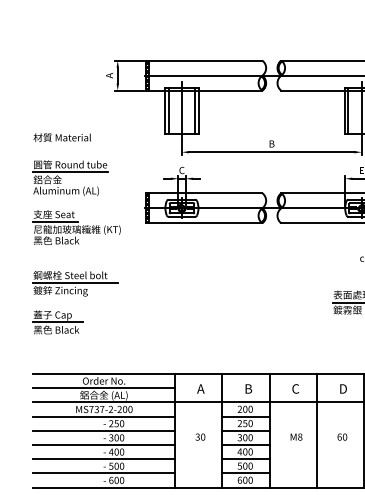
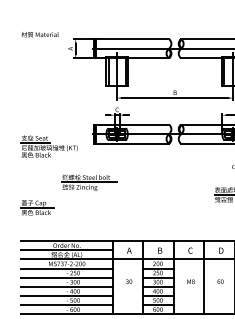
text: (61, 137) -> (39, 34), moved
part: (70, 177) -> (45, 114), removed
part: (75, 283) -> (89, 182), moved

